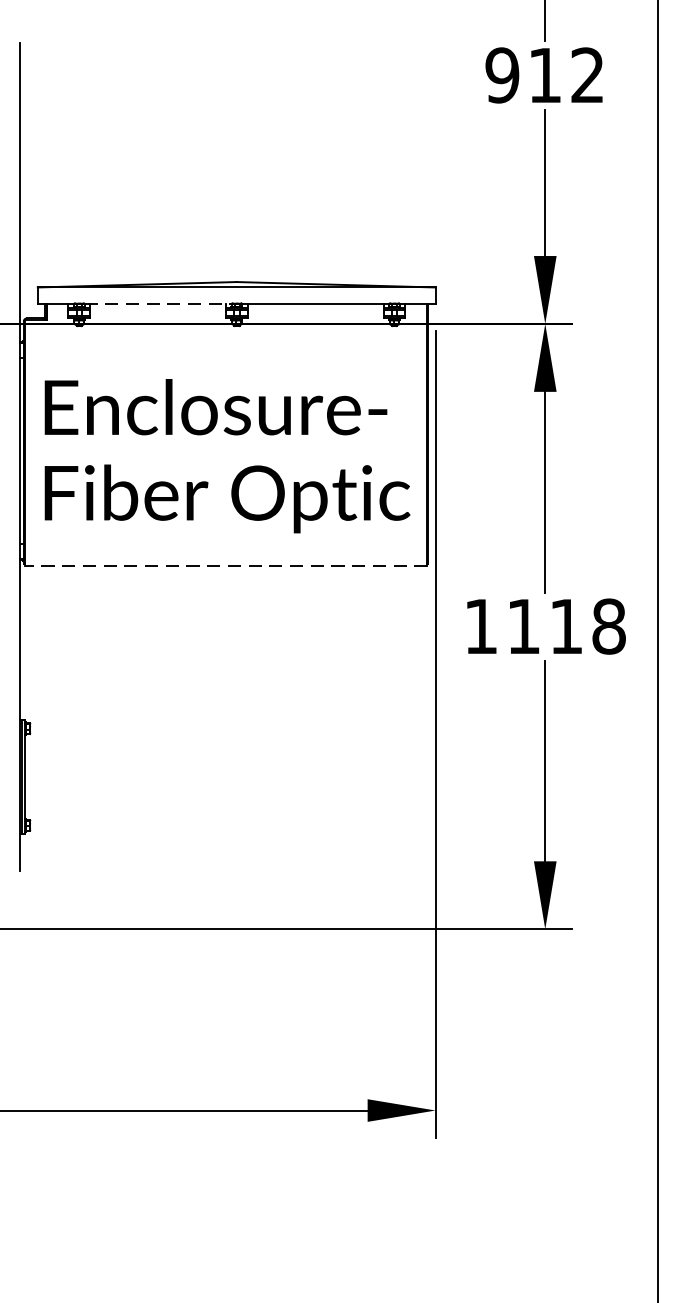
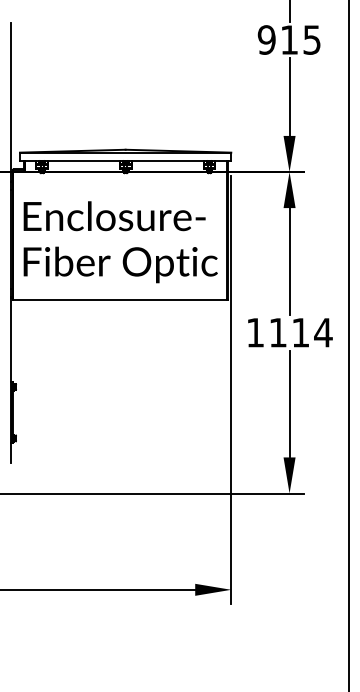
text: (586, 74) -> (311, 39), 912 -> 915
line: (159, 304) -> (84, 161), dashed -> solid
line: (226, 565) -> (120, 300), dashed -> solid
text: (609, 626) -> (323, 332), 1118 -> 1114

